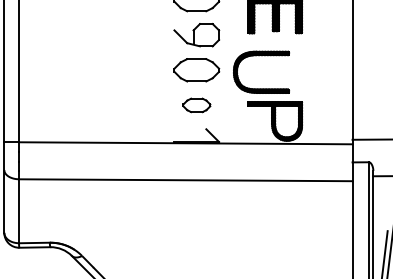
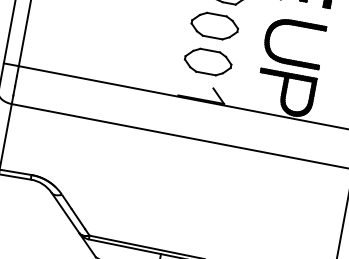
part: (261, 56) -> (297, 26), moved
part: (196, 105) -> (207, 62), size x1.67

